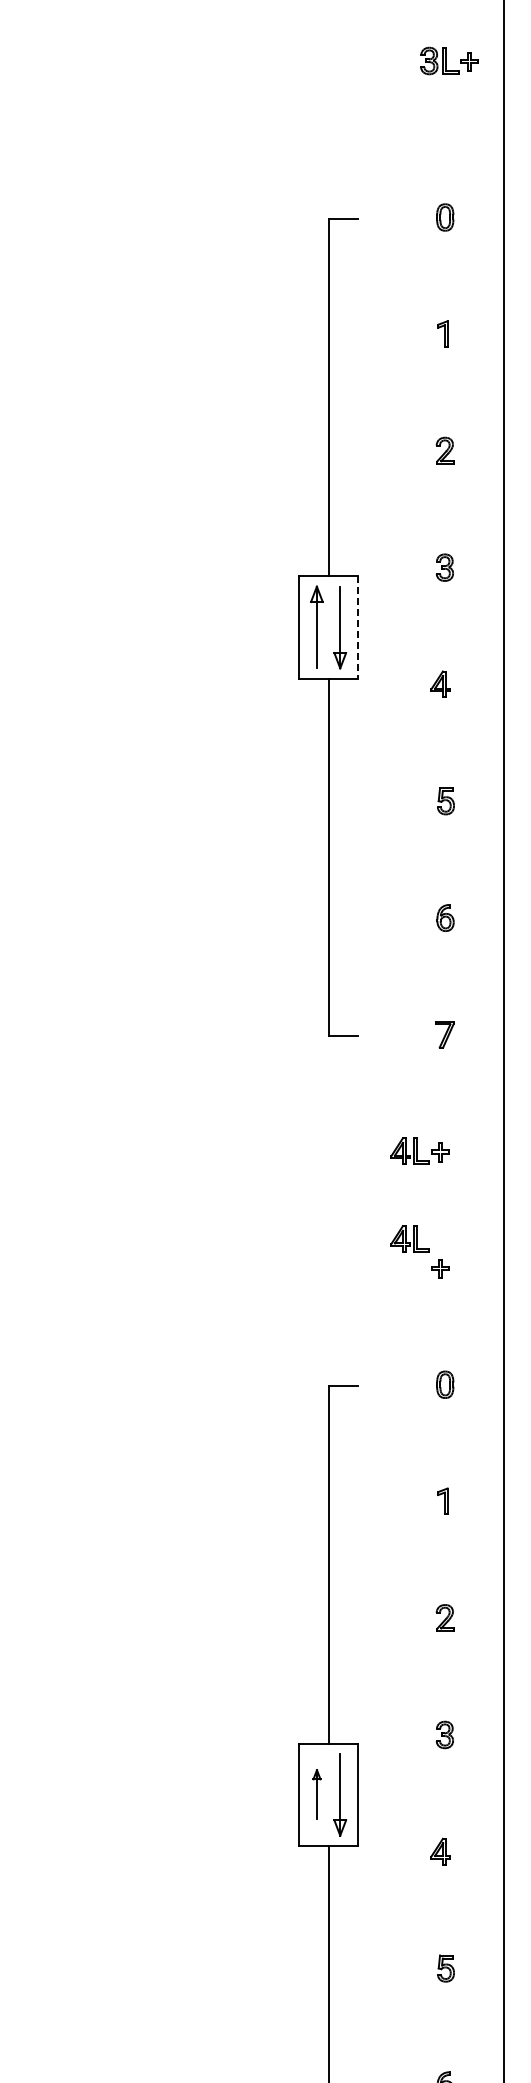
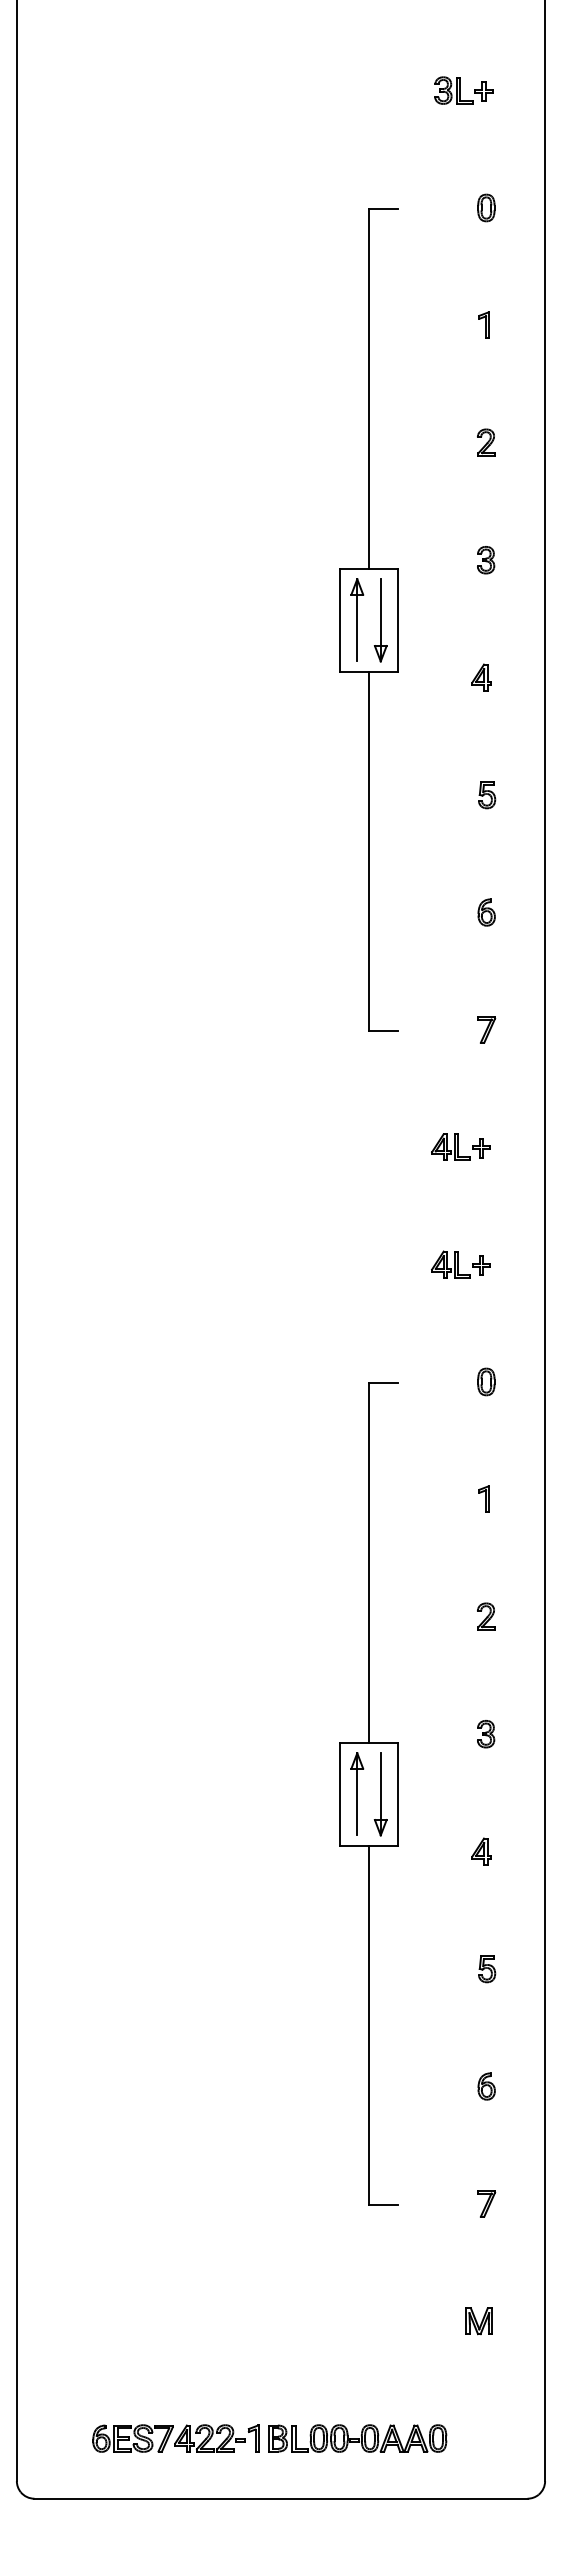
part: (449, 60) -> (463, 90), moved
line: (357, 627) -> (398, 620), dashed -> solid
part: (409, 1239) -> (450, 1264), moved
part: (317, 1793) -> (357, 1793), size x1.67

